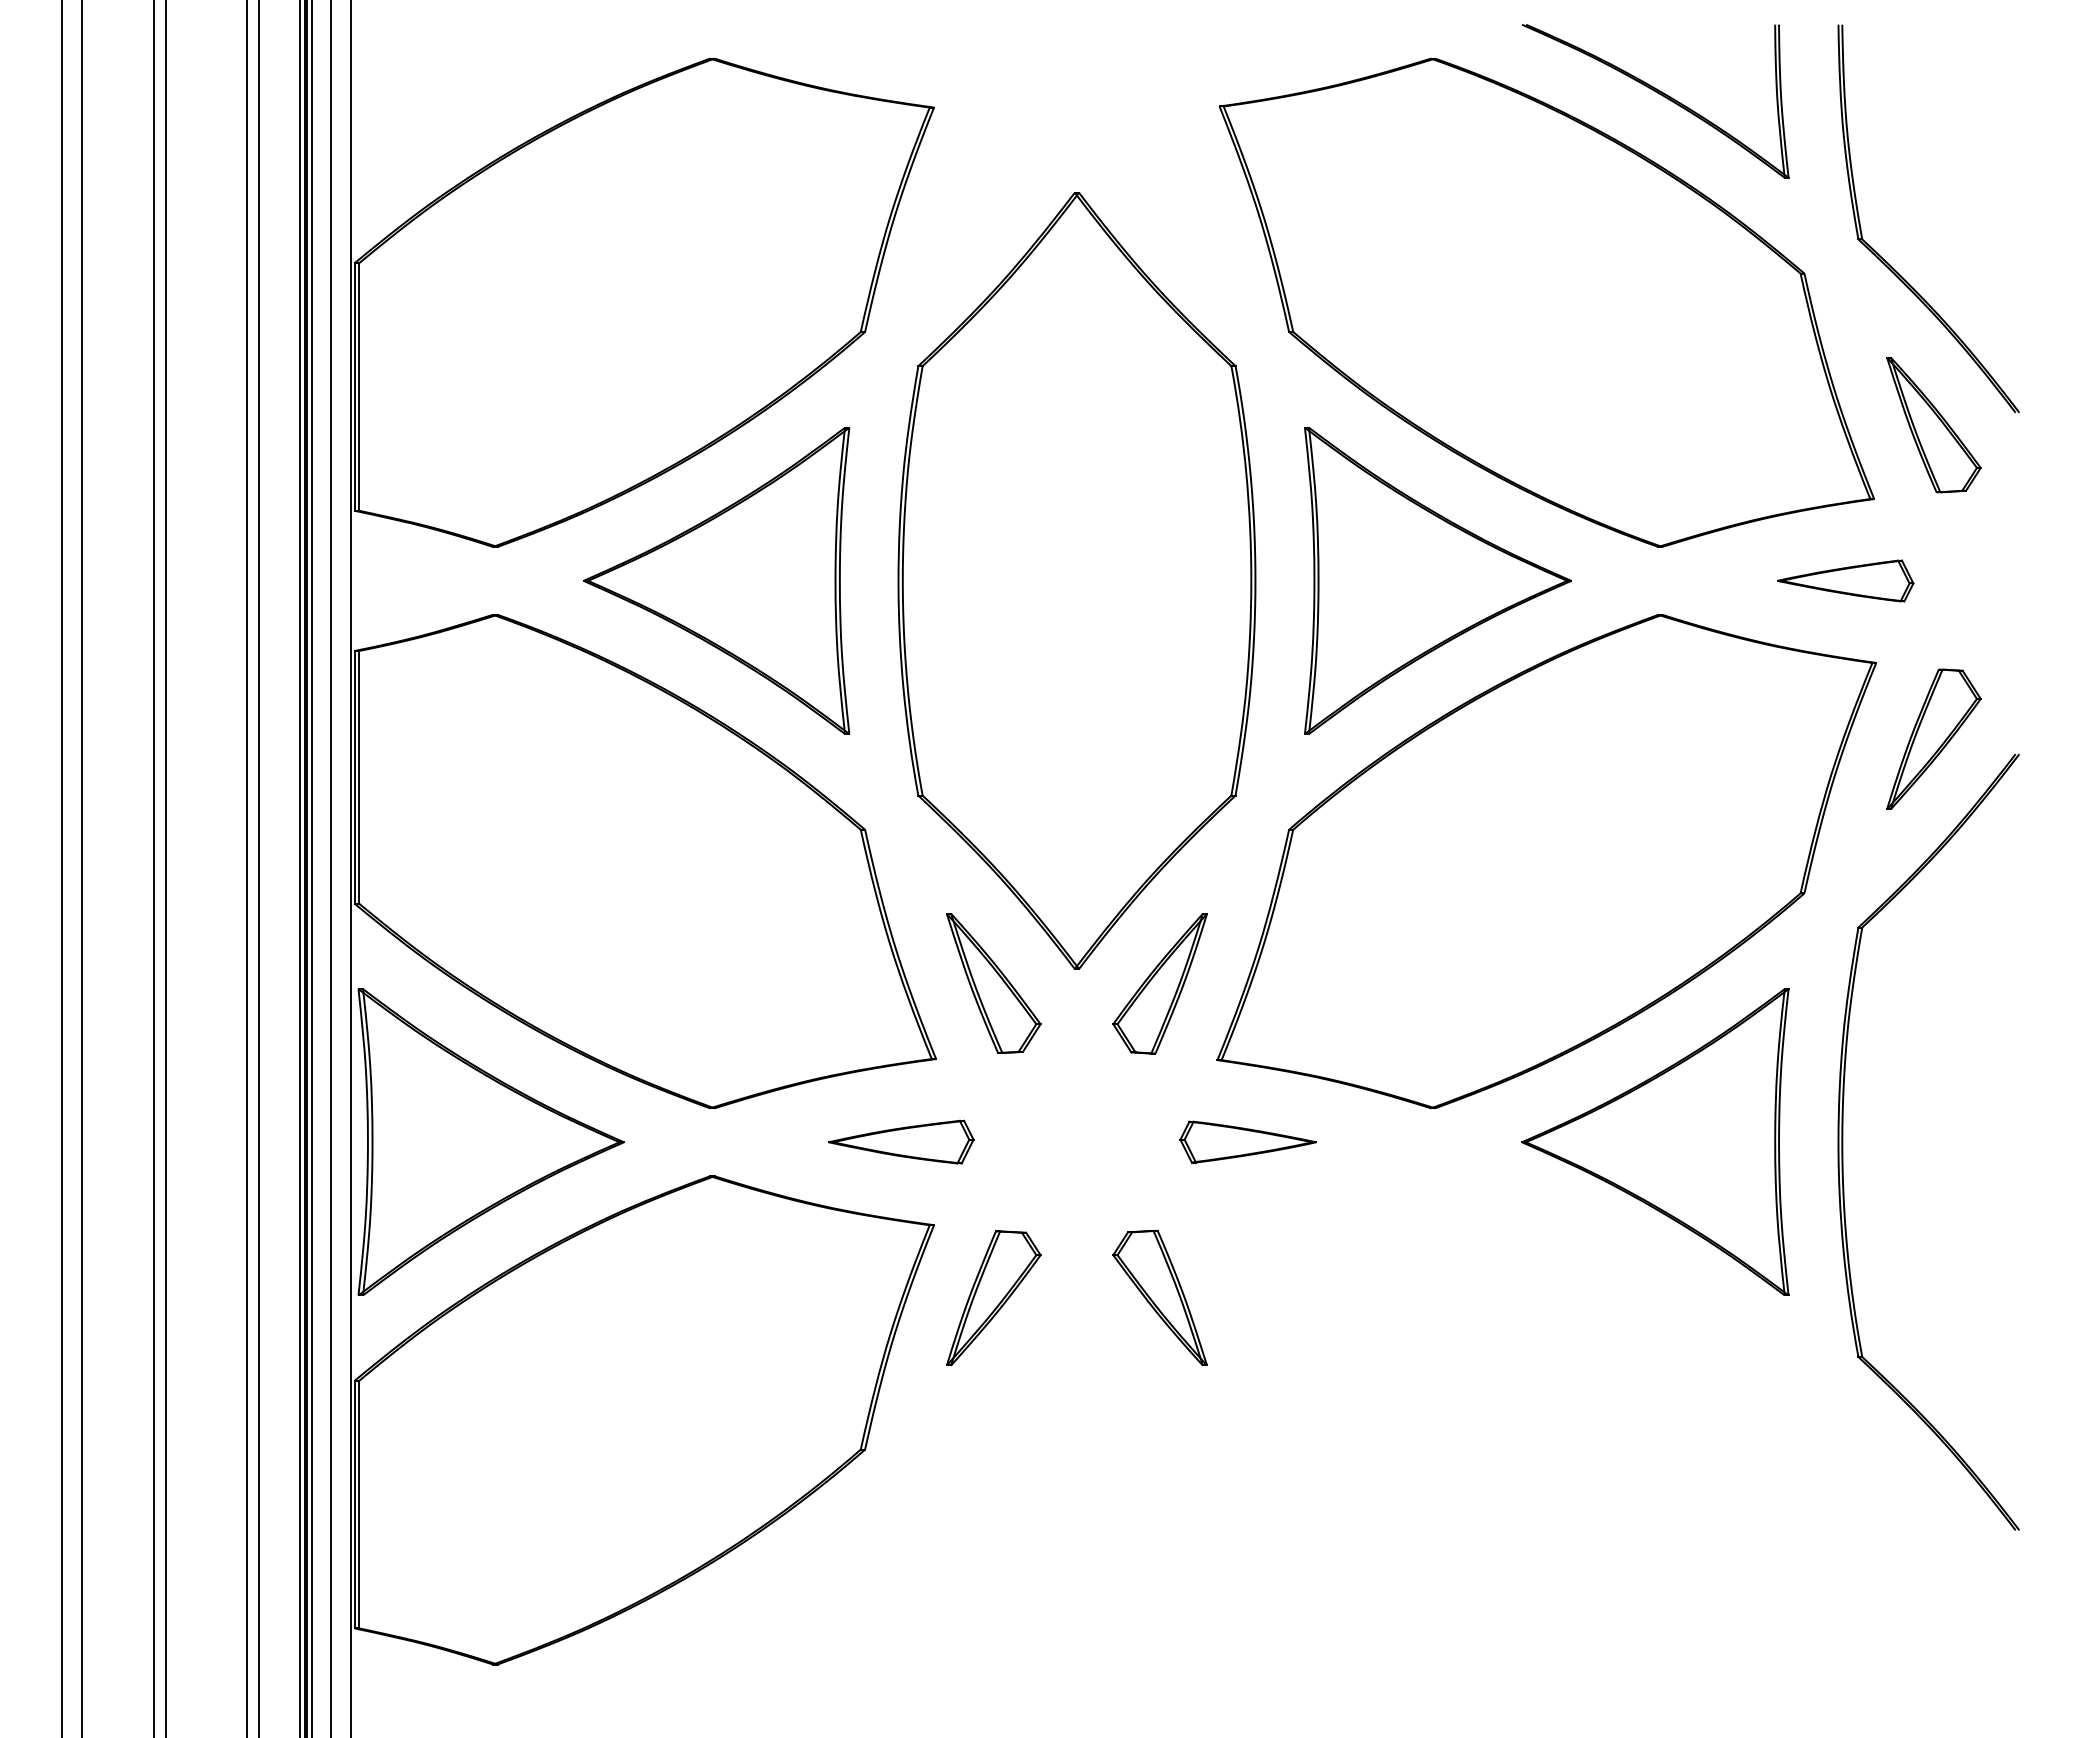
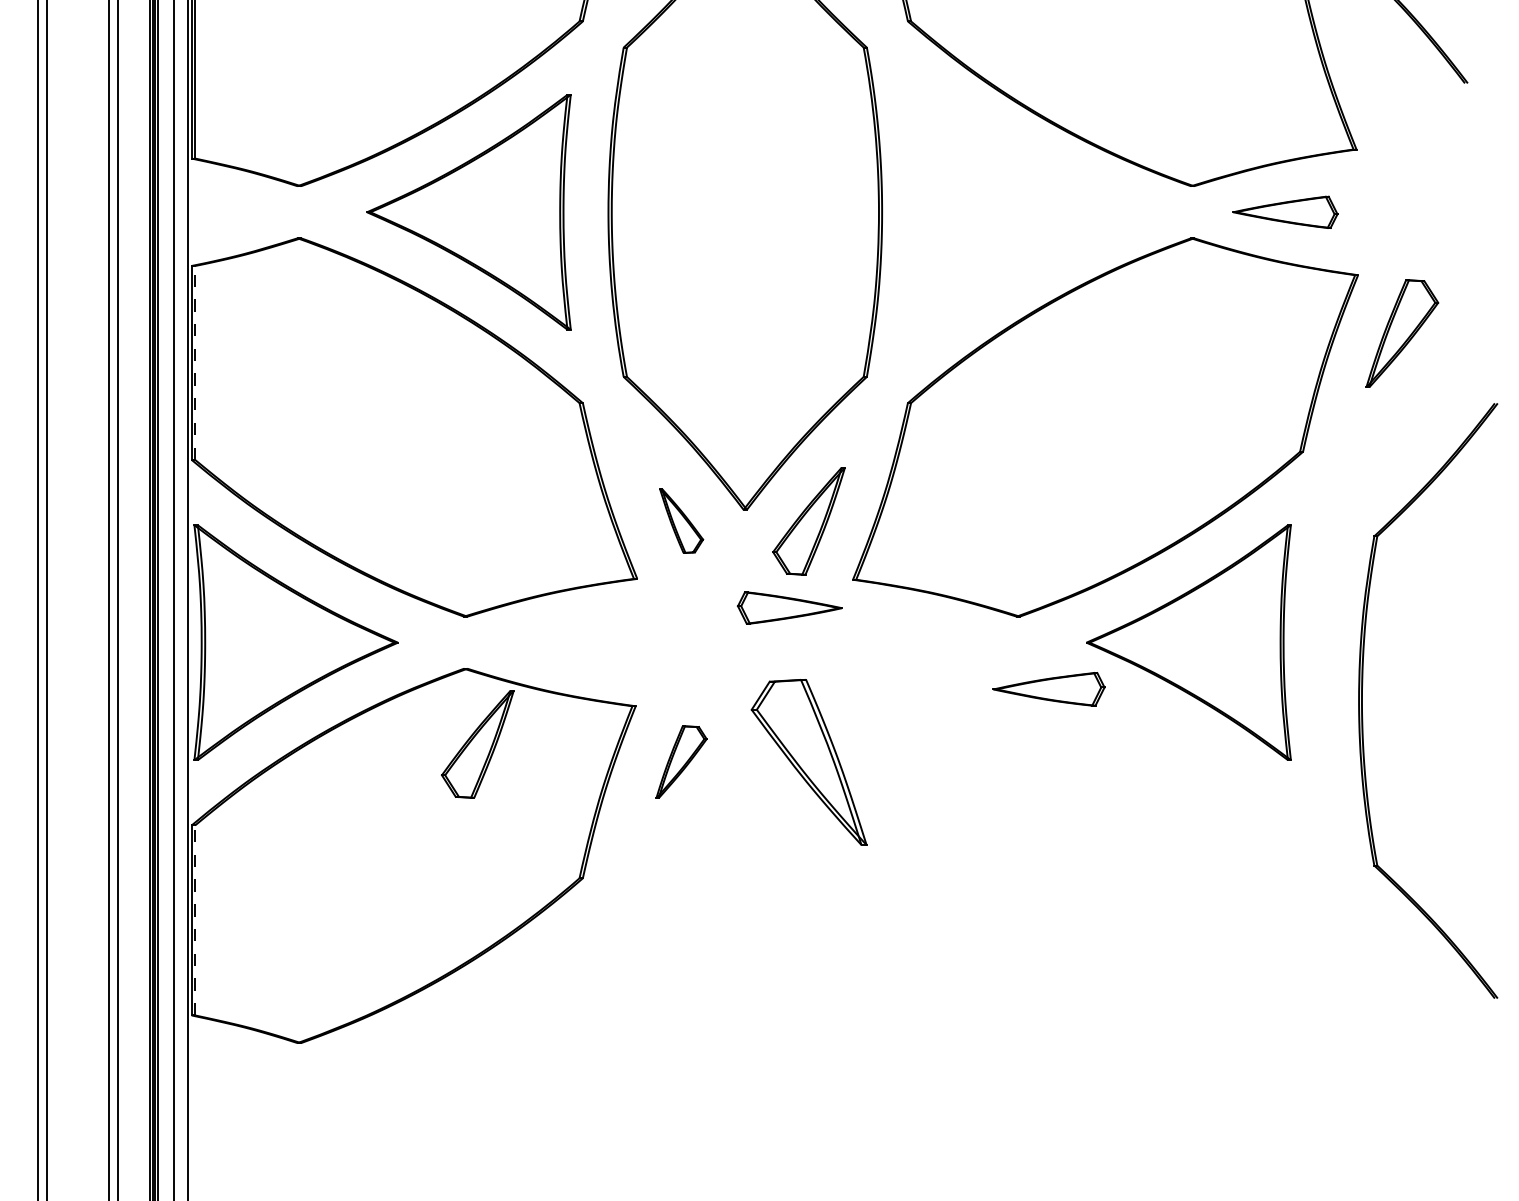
part: (1933, 425) -> (1402, 93), removed
part: (1437, 580) -> (1021, 211), removed
part: (1845, 580) -> (1285, 211), moved
line: (359, 776) -> (195, 362), solid -> dashed
part: (993, 983) -> (681, 520), size x0.6
part: (901, 1141) -> (1049, 688), moved
part: (1247, 1141) -> (789, 607), moved
part: (1843, 1141) -> (1362, 700), moved
part: (727, 1274) -> (477, 744), added
part: (993, 1297) -> (681, 761), size x0.7
part: (1159, 1297) -> (808, 761), size x1.6
line: (359, 1504) -> (195, 920), solid -> dashed

